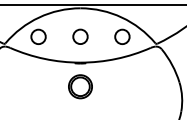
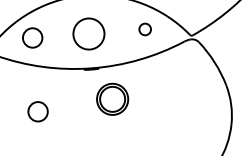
circle: (80, 36) -> (88, 33), size x1.6
circle: (122, 36) -> (145, 29), size x0.6
part: (80, 86) -> (112, 98), moved
circle: (38, 91) -> (37, 111), added

